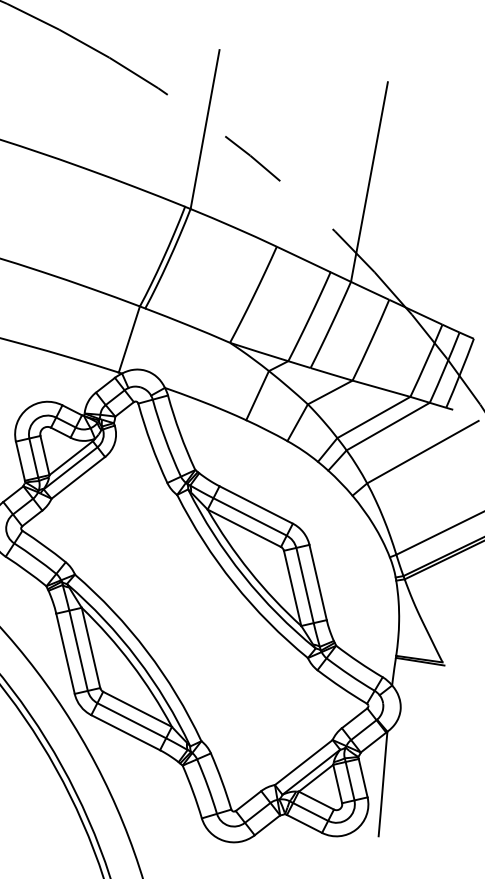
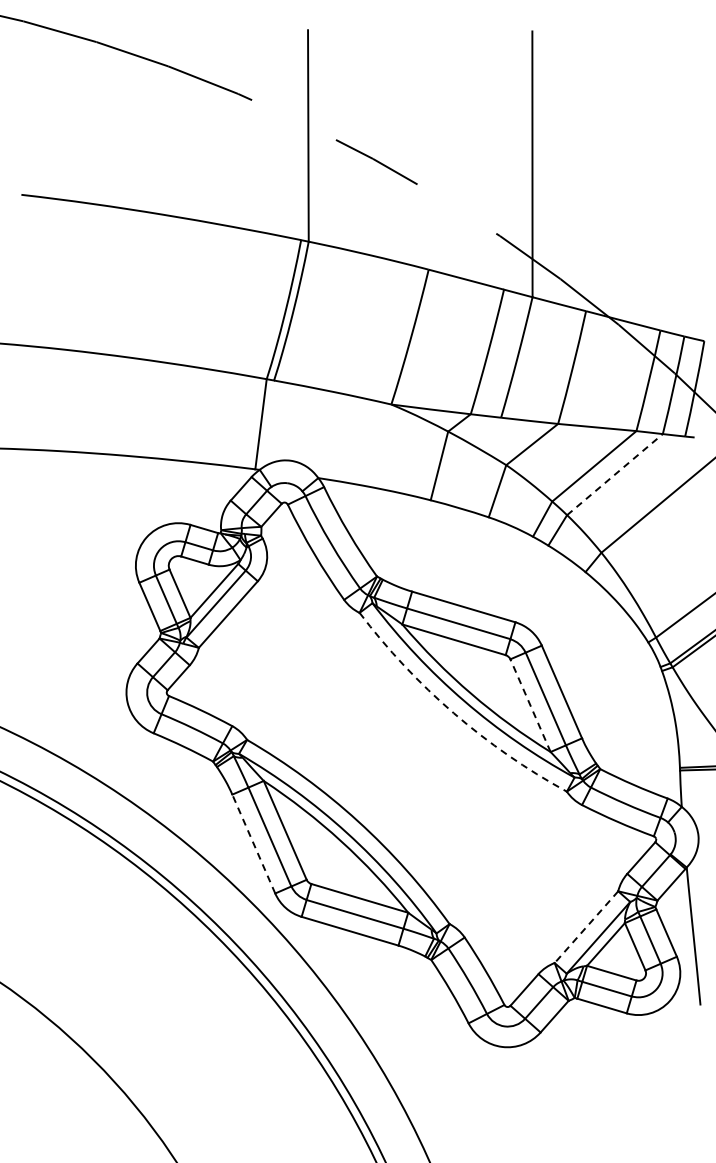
line: (387, 426) -> (614, 474), solid -> dashed
arc: (233, 583) -> (453, 713), solid -> dashed
line: (292, 588) -> (530, 705), solid -> dashed
line: (65, 654) -> (253, 844), solid -> dashed
line: (303, 762) -> (586, 927), solid -> dashed

